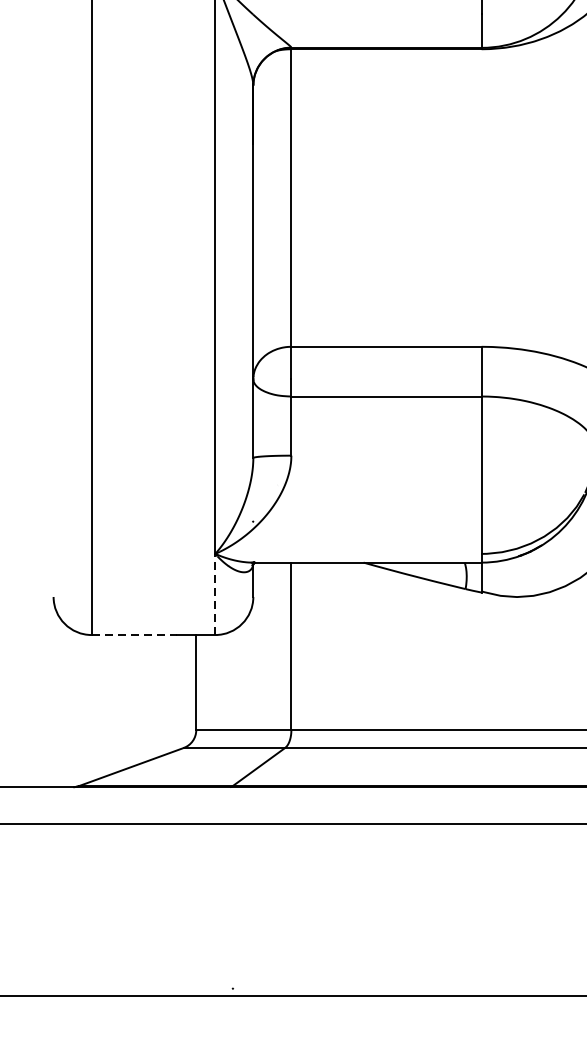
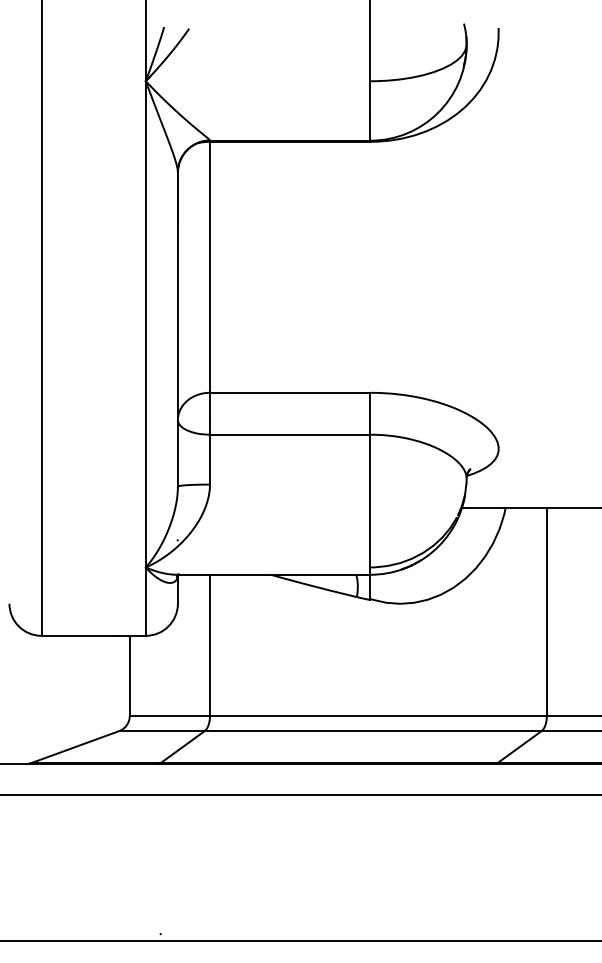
line: (214, 594) -> (145, 601), dashed -> solid
line: (135, 634) -> (78, 635), dashed -> solid

